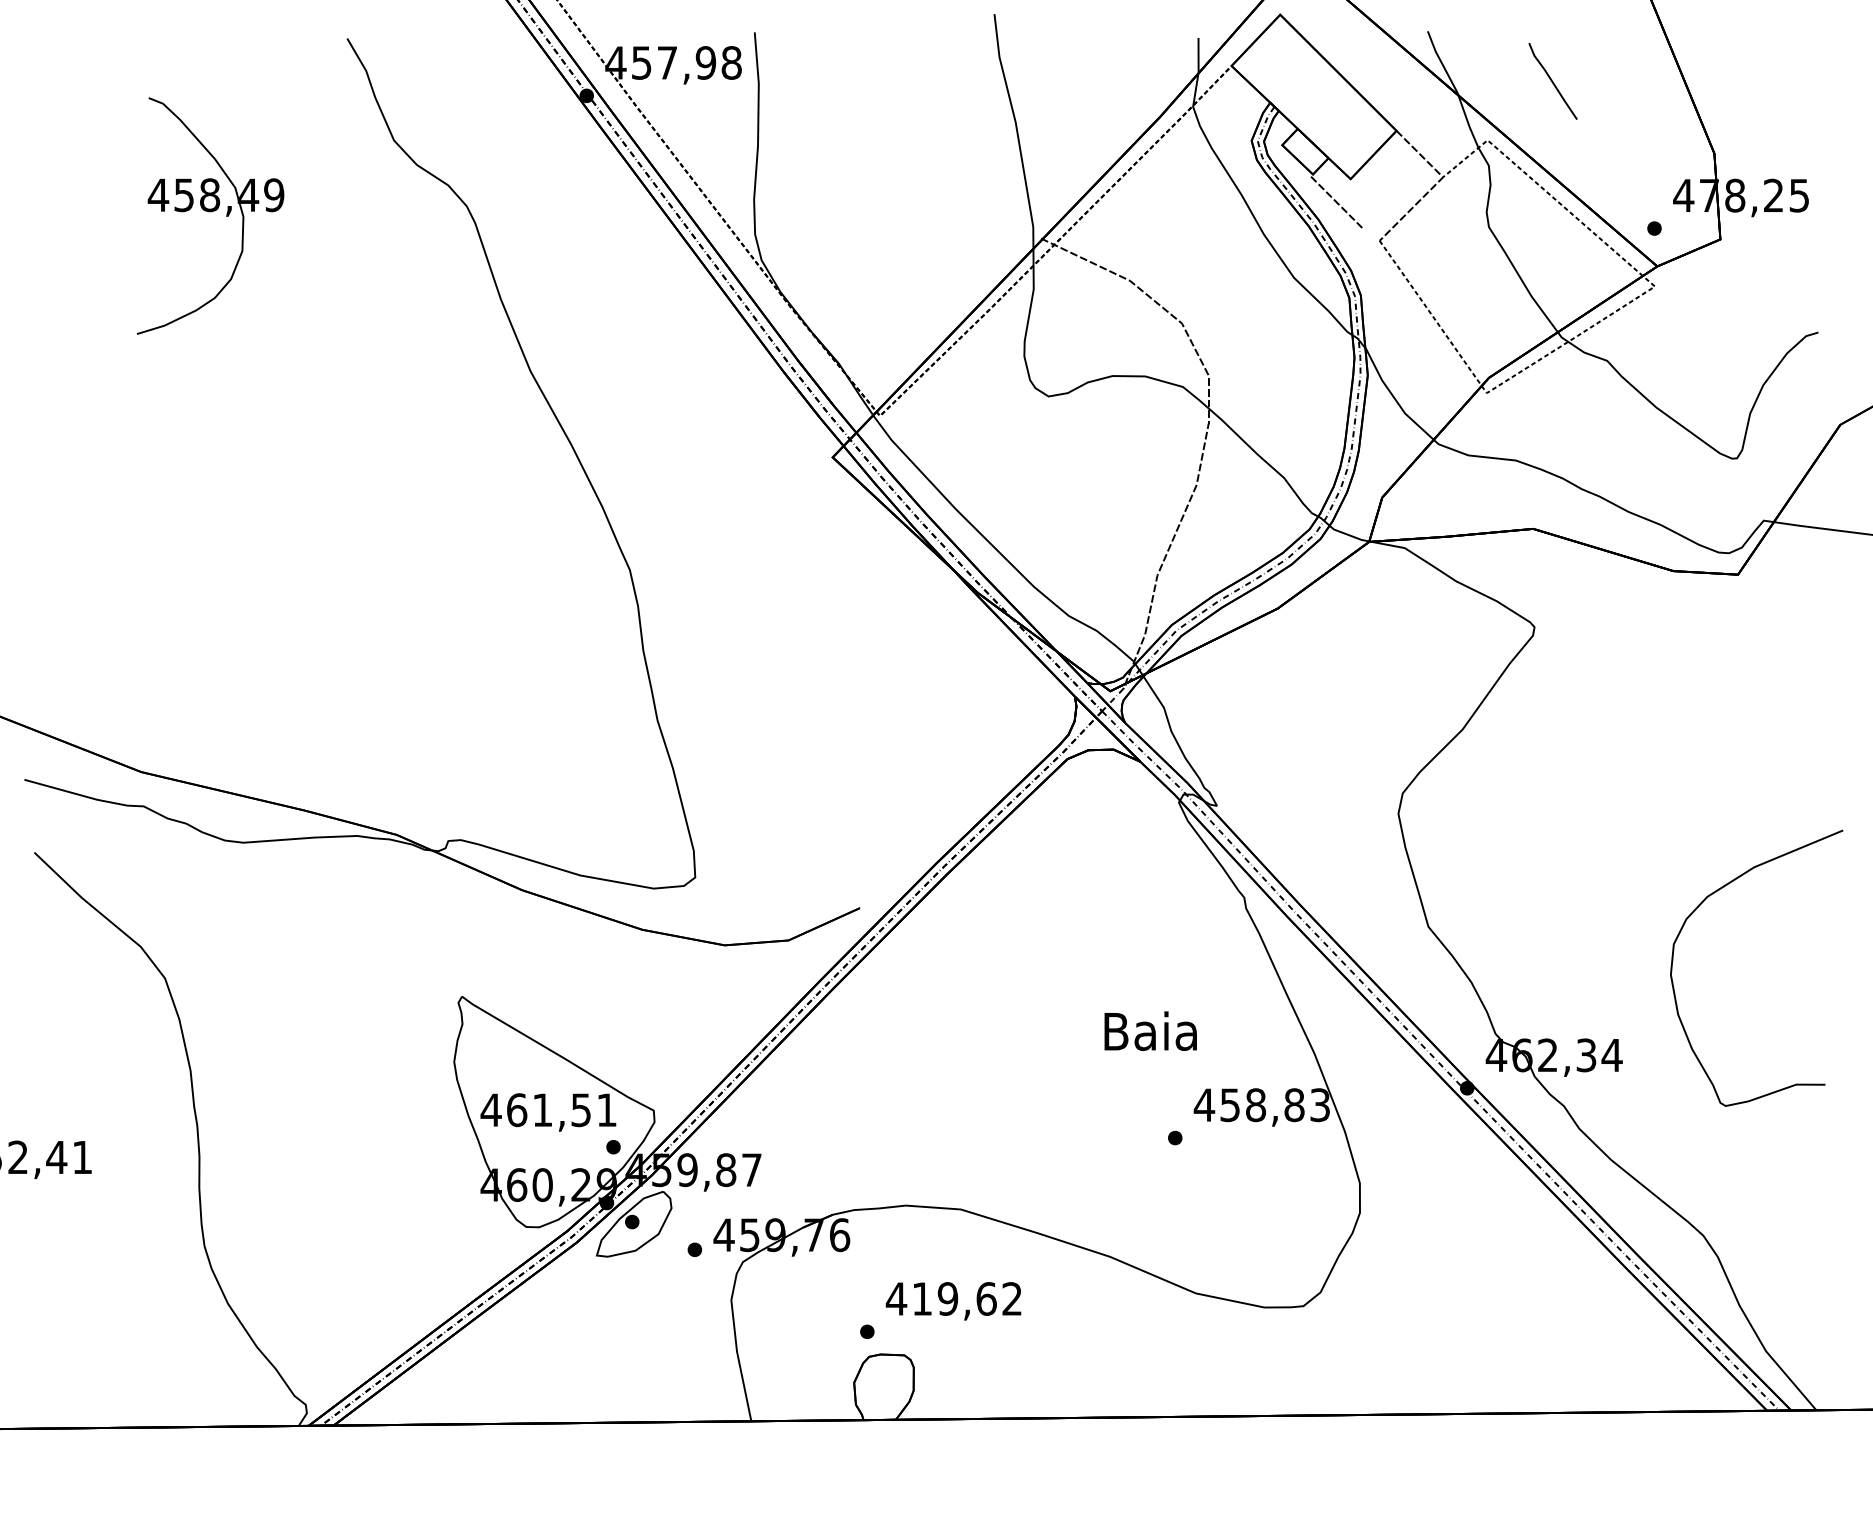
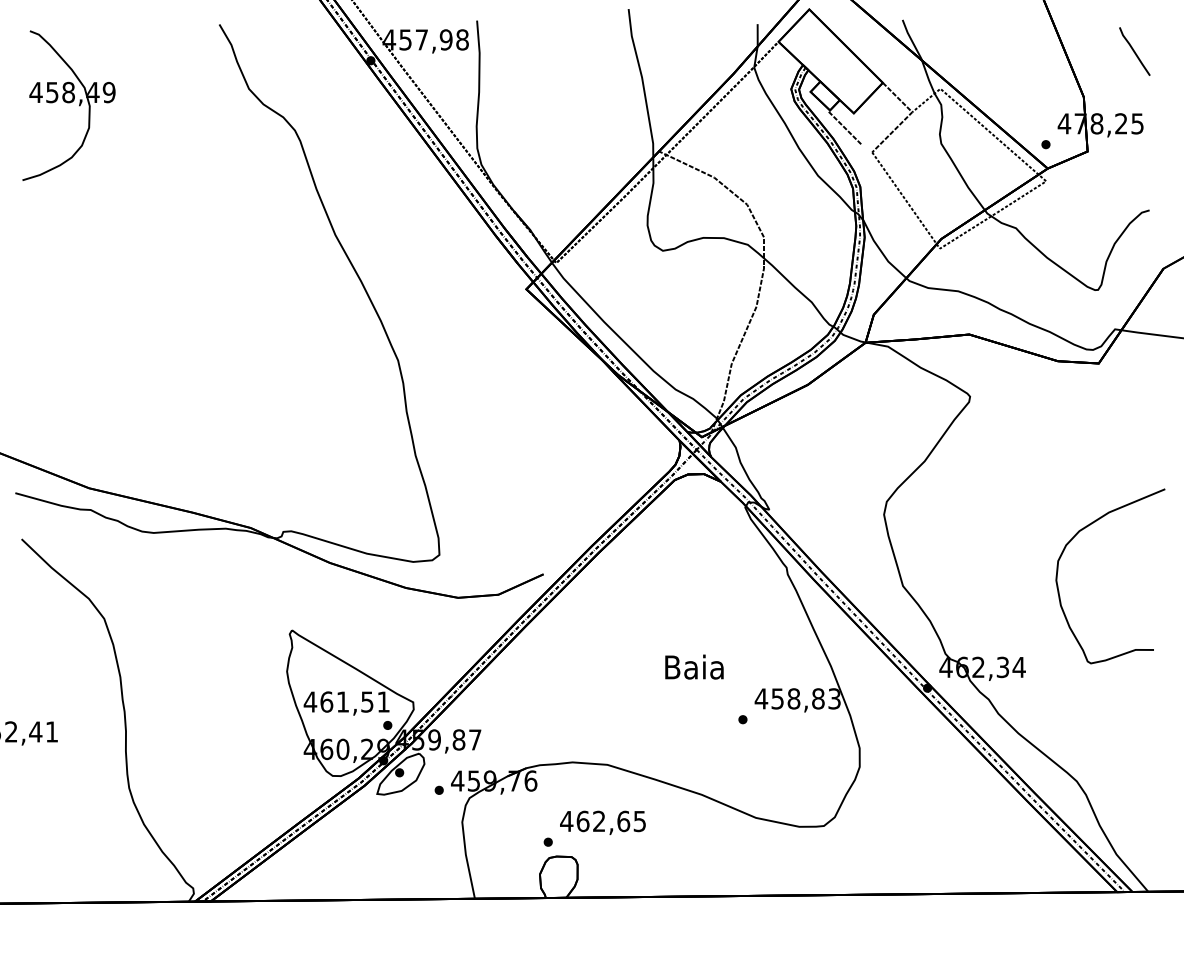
line: (1552, 81) -> (1134, 51), moved
part: (209, 215) -> (68, 105), moved
curve: (1674, 960) -> (1058, 571), moved
text: (1150, 1030) -> (694, 666), moved
text: (965, 1299) -> (610, 821), 419,62 -> 462,65

